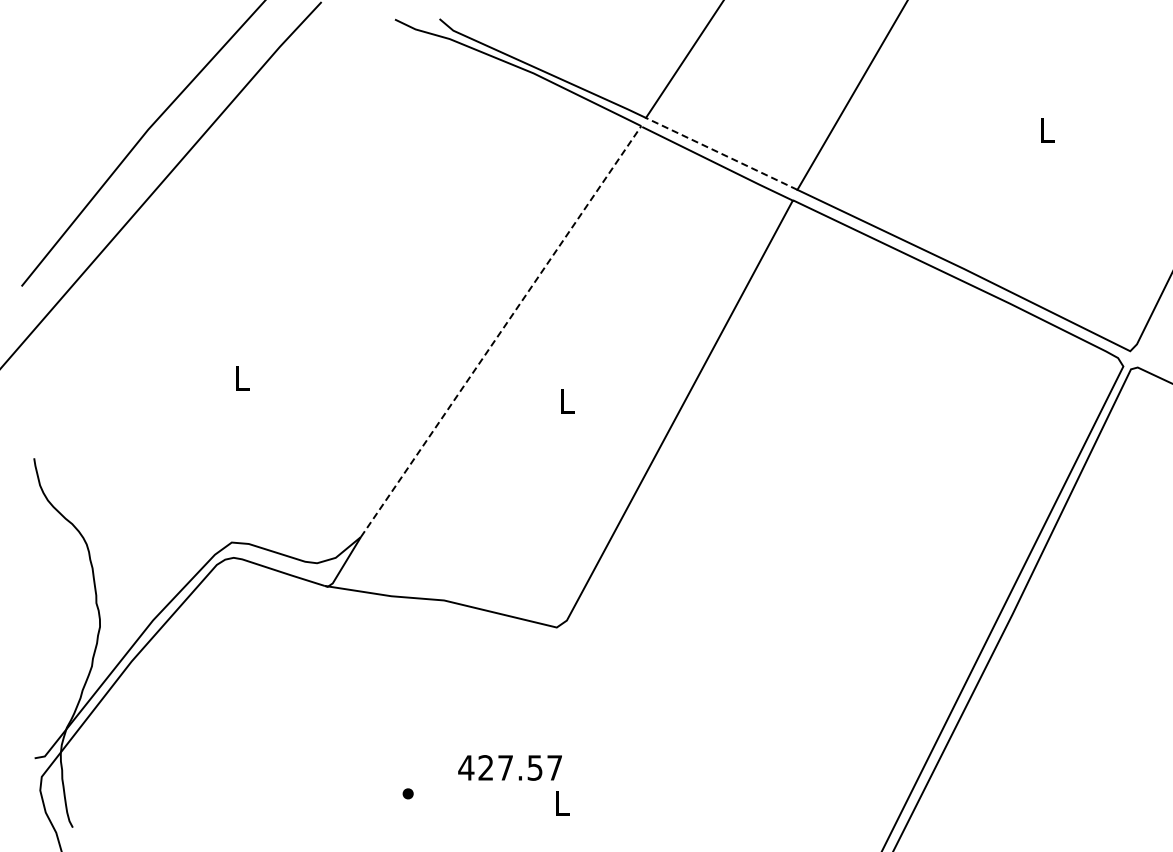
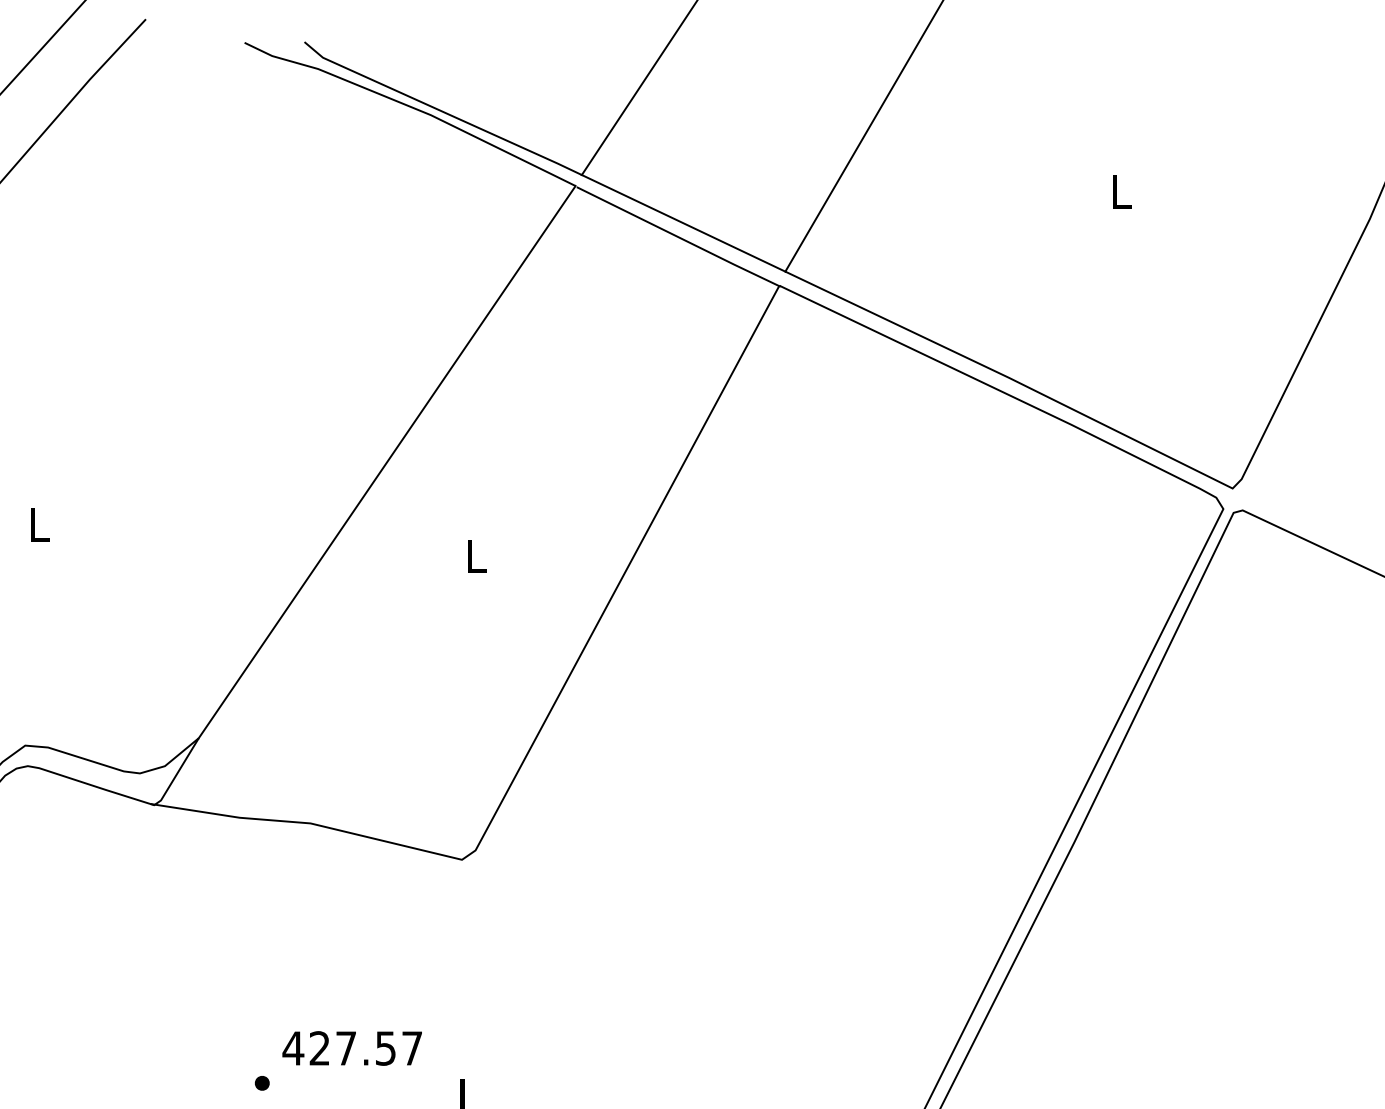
line: (721, 153) -> (683, 222), dashed -> solid
line: (501, 331) -> (387, 461), dashed -> solid
text: (509, 767) -> (351, 1047), moved

